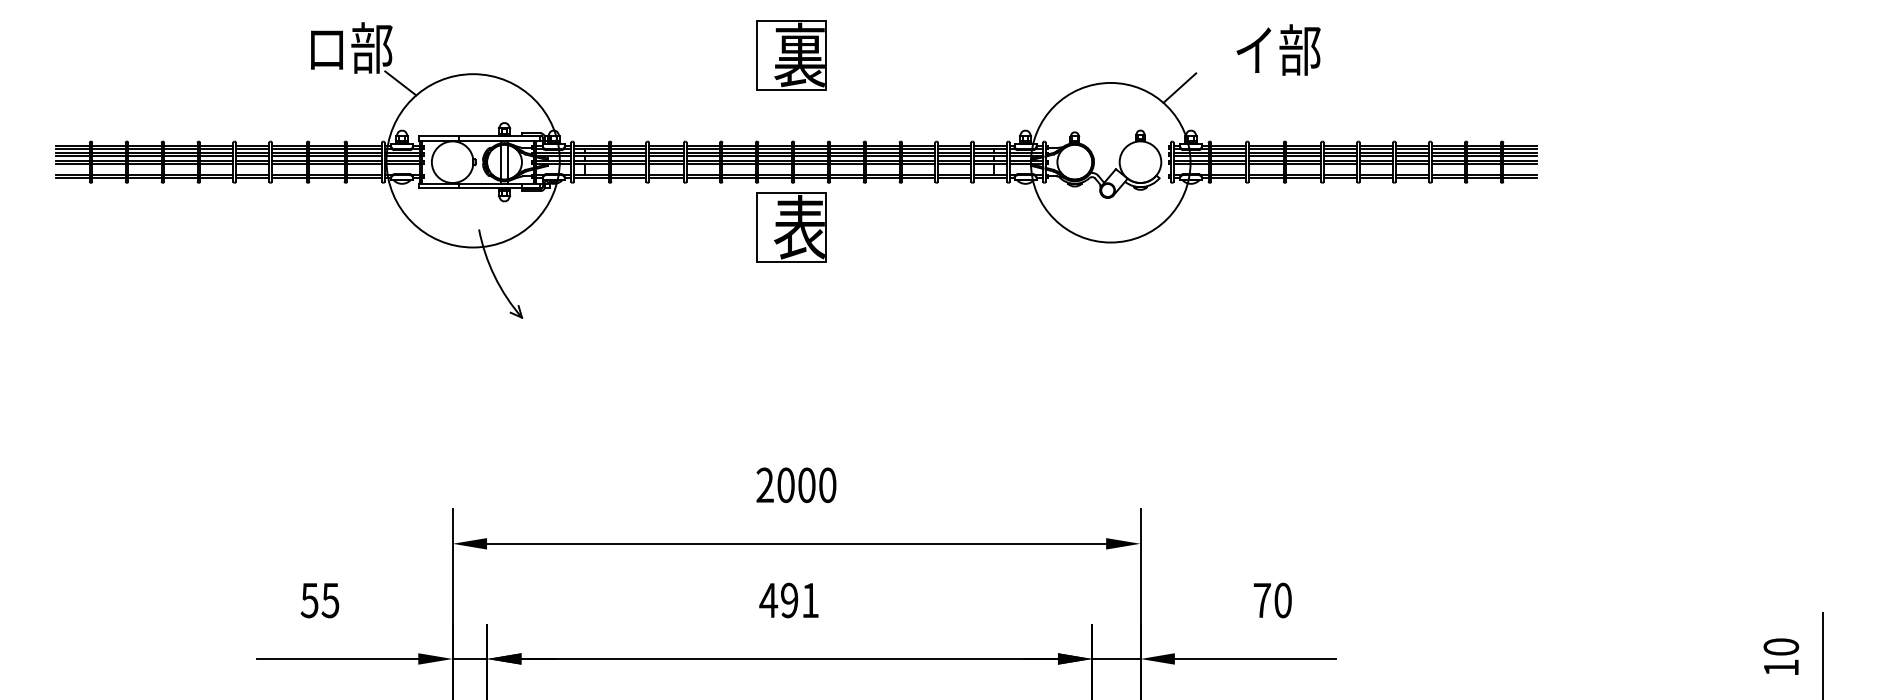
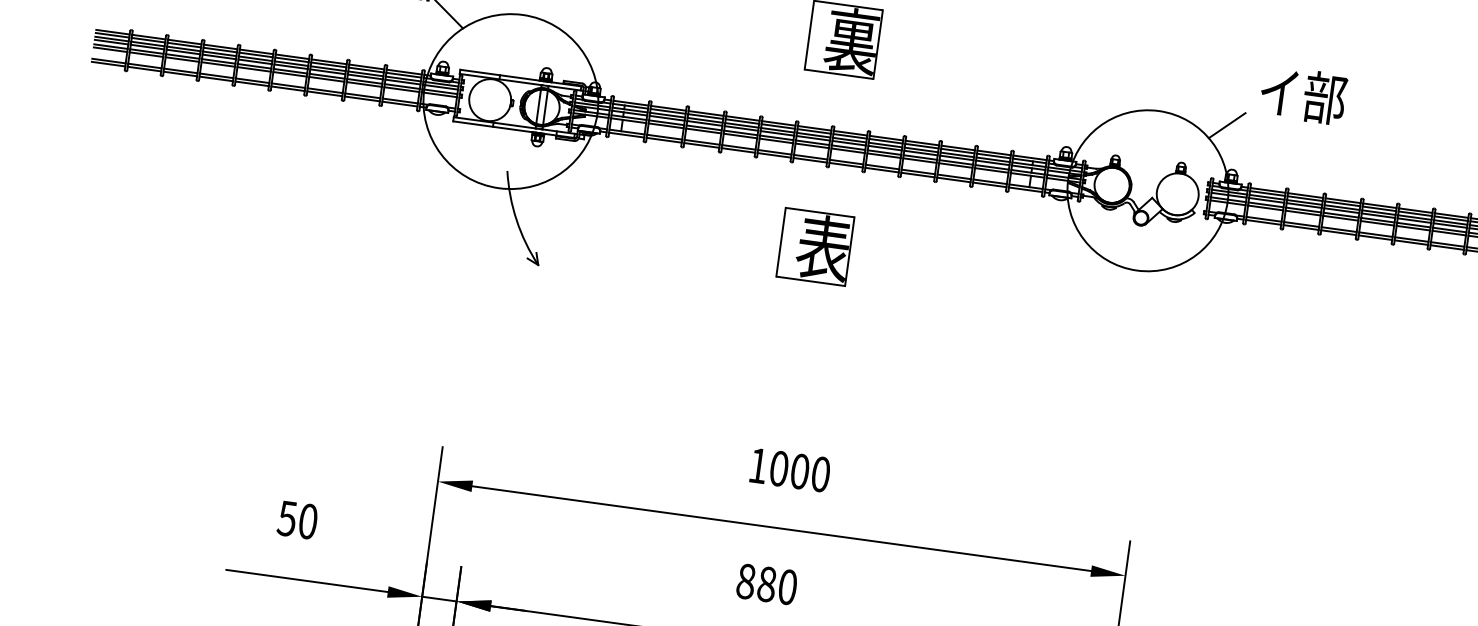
text: (1278, 49) -> (1303, 94), moved
part: (791, 227) -> (815, 246), moved
text: (764, 484) -> (757, 465), 2000 -> 1000
text: (330, 600) -> (308, 521), 55 -> 50
text: (789, 600) -> (766, 584), 491 -> 880

